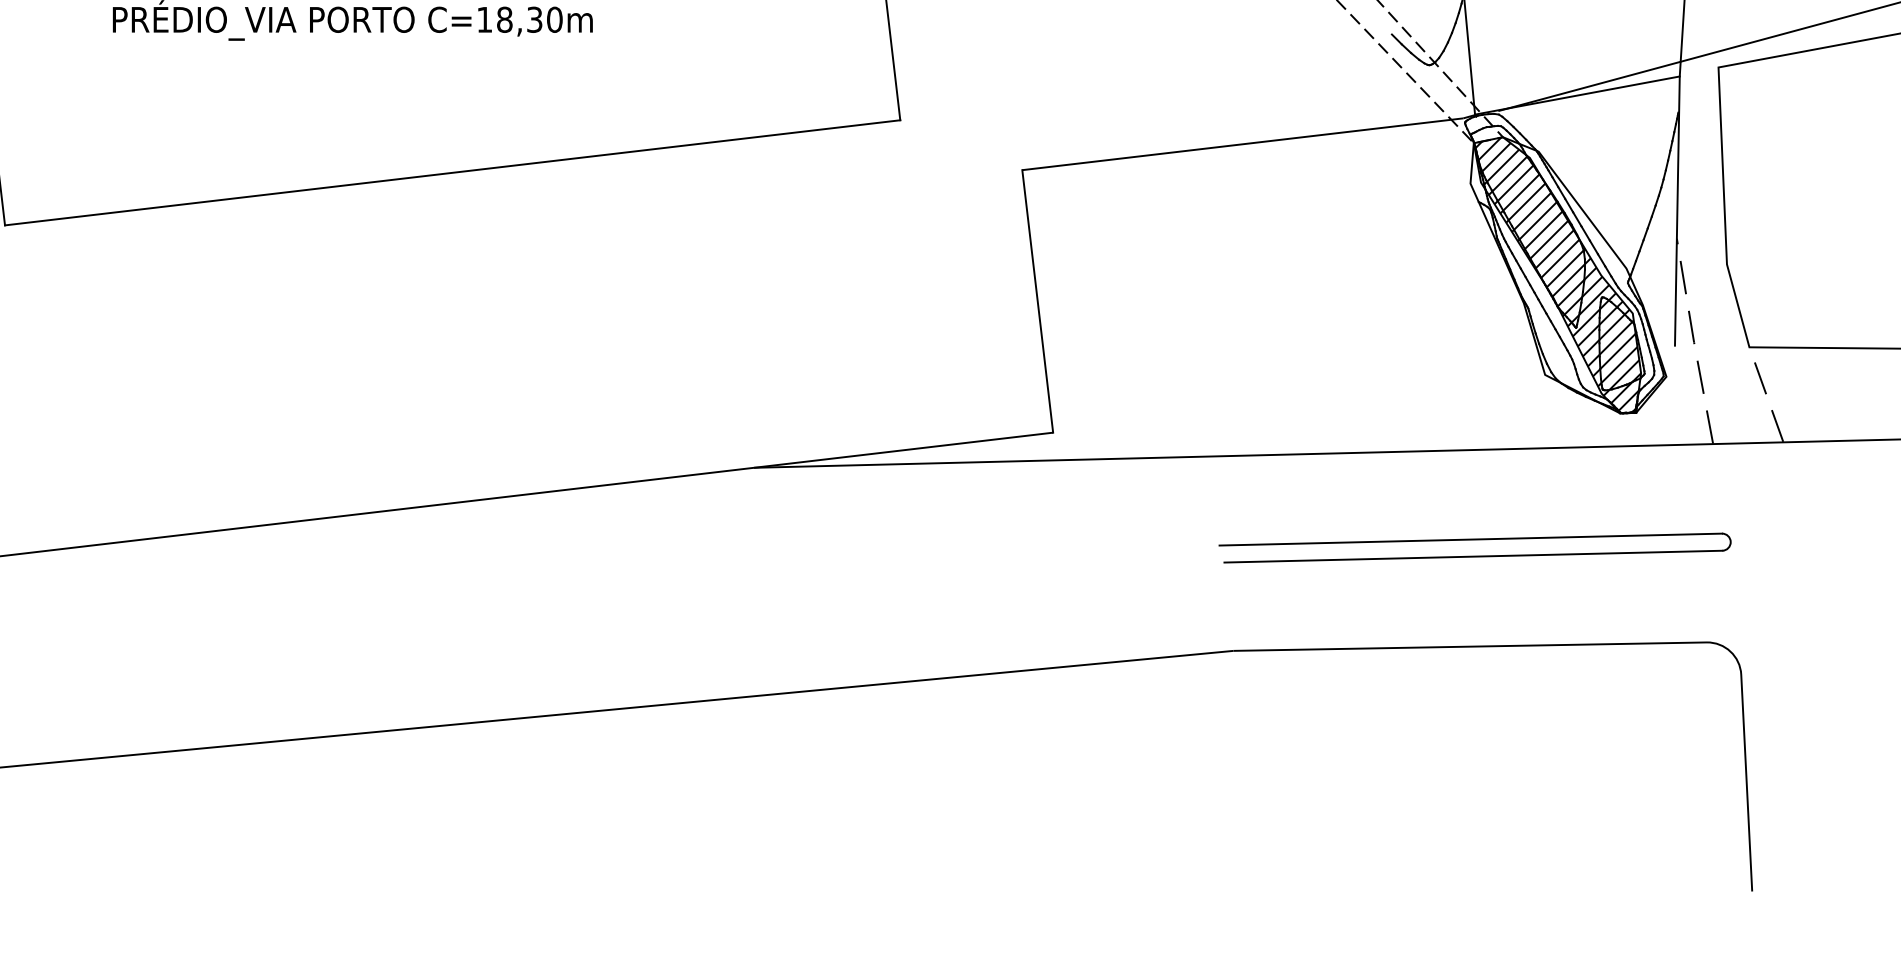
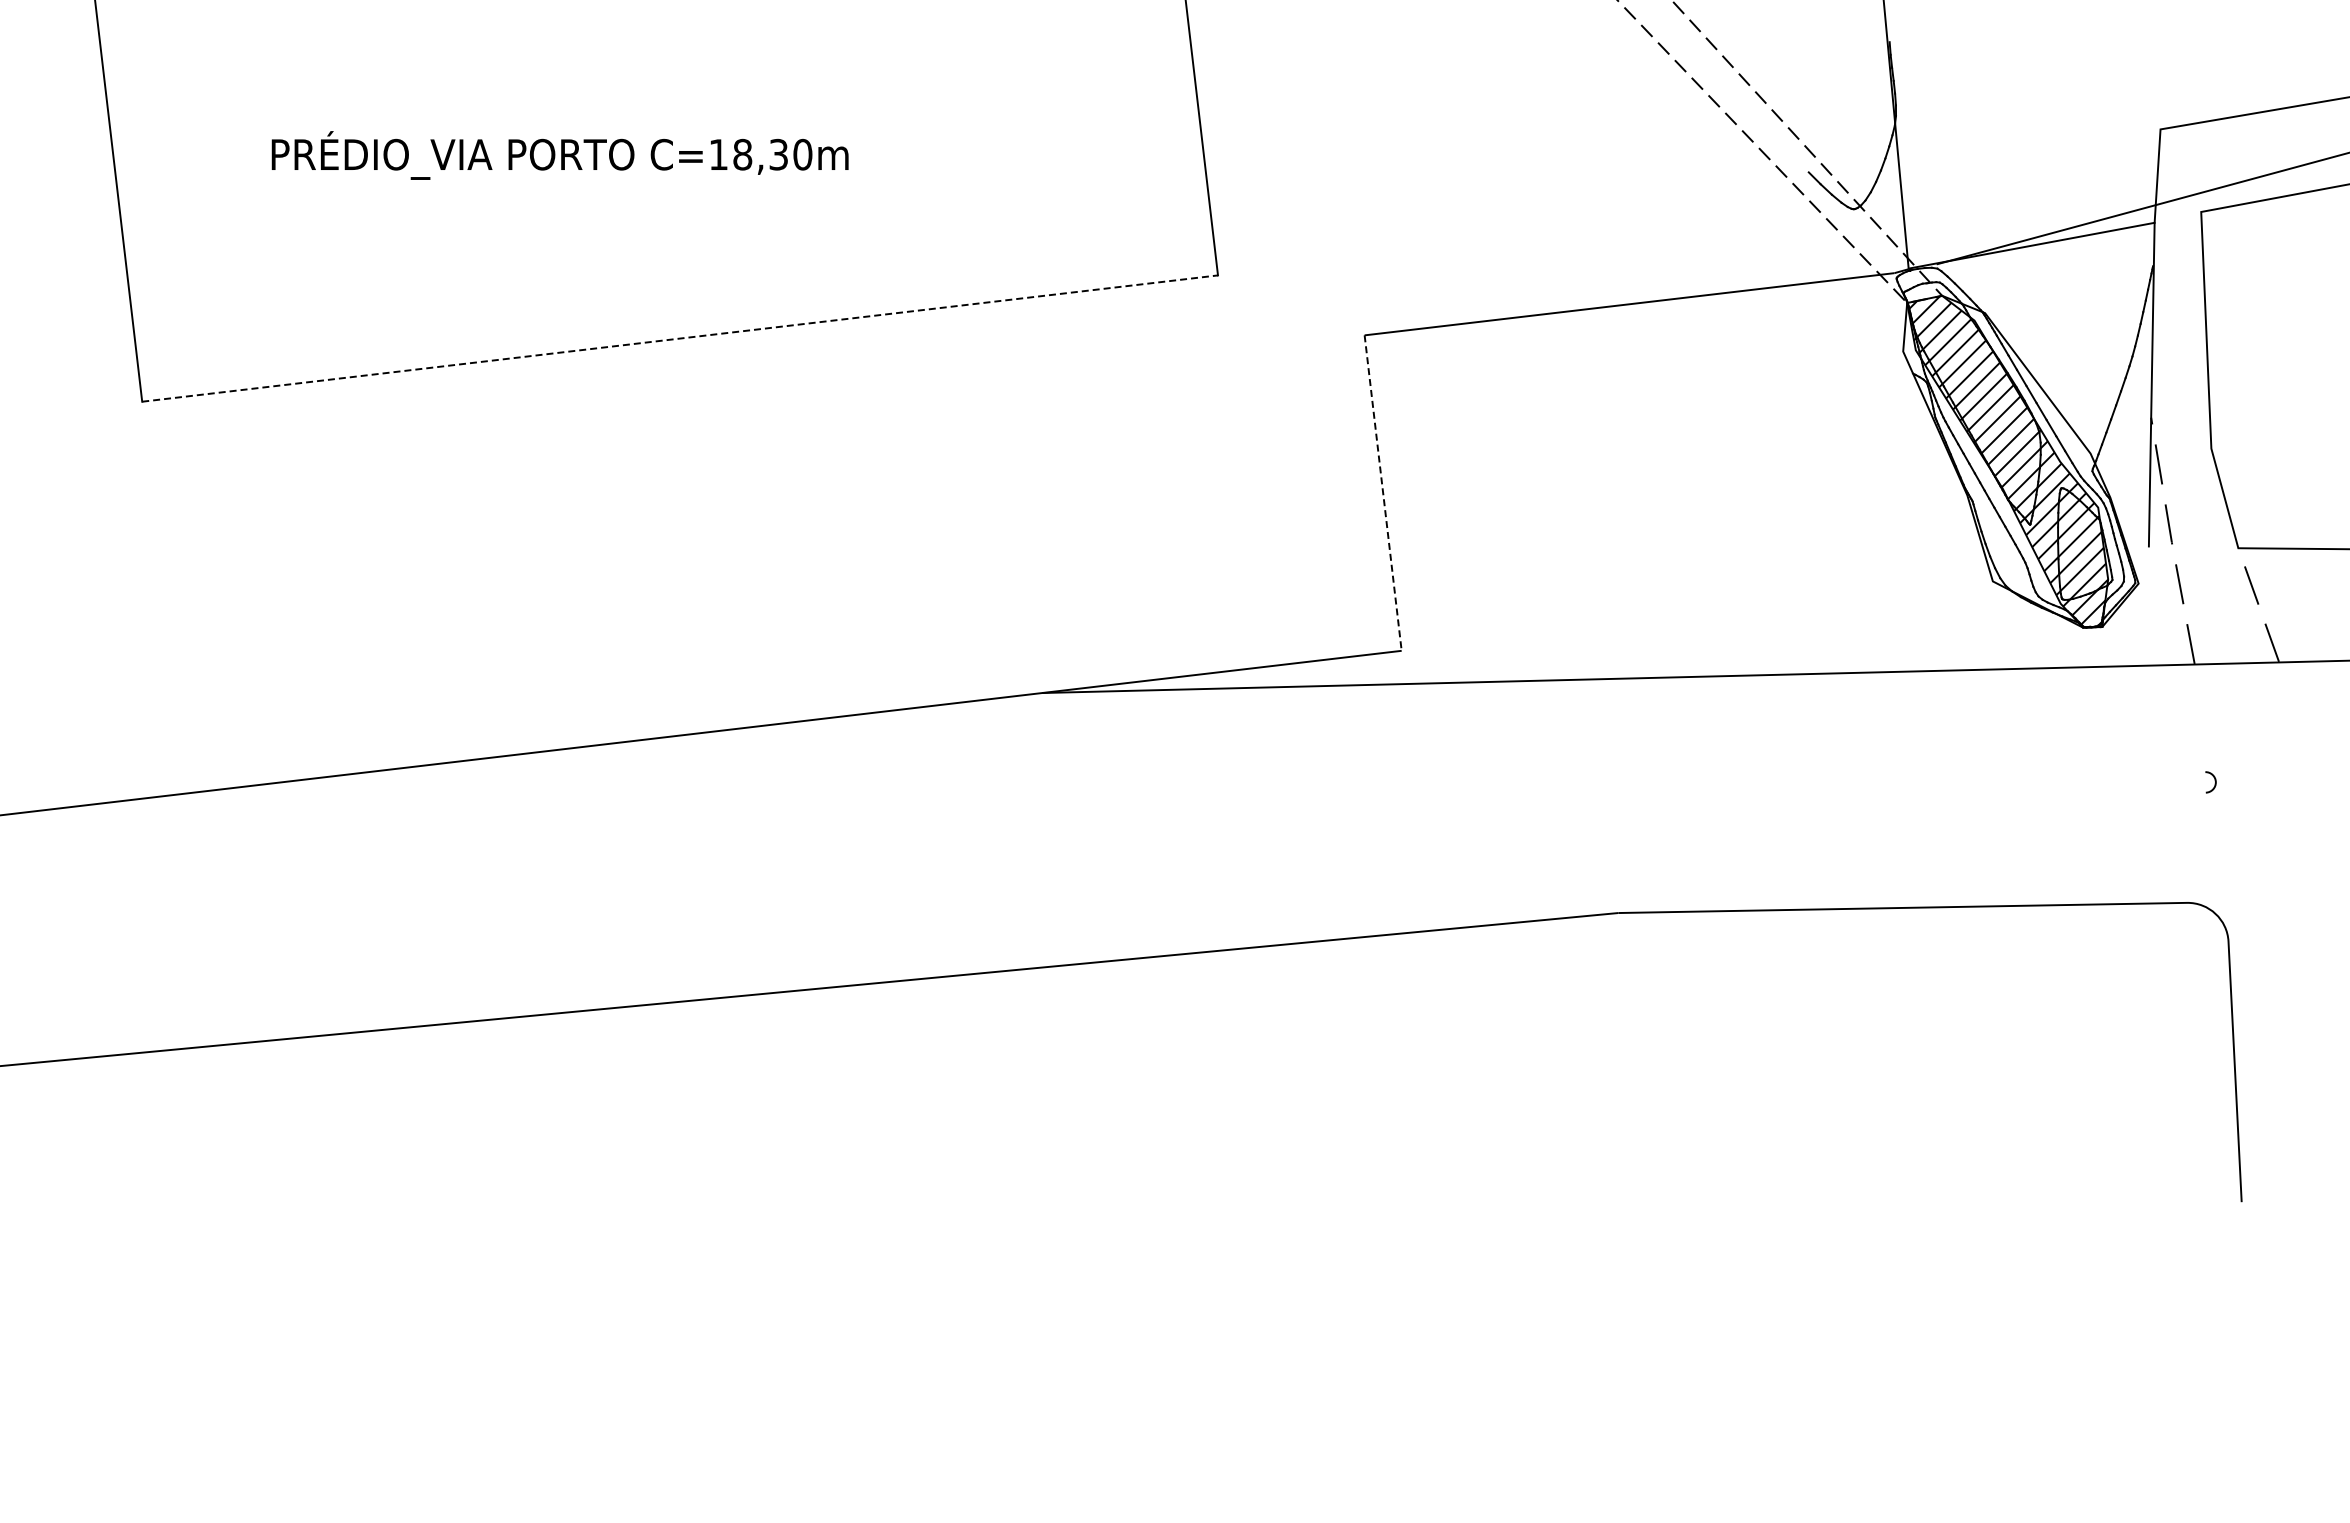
line: (452, 172) -> (680, 338), solid -> dashed
line: (1038, 301) -> (1383, 493), solid -> dashed
line: (1470, 539) -> (1903, 779), removed
line: (1473, 556) -> (1906, 799), removed

